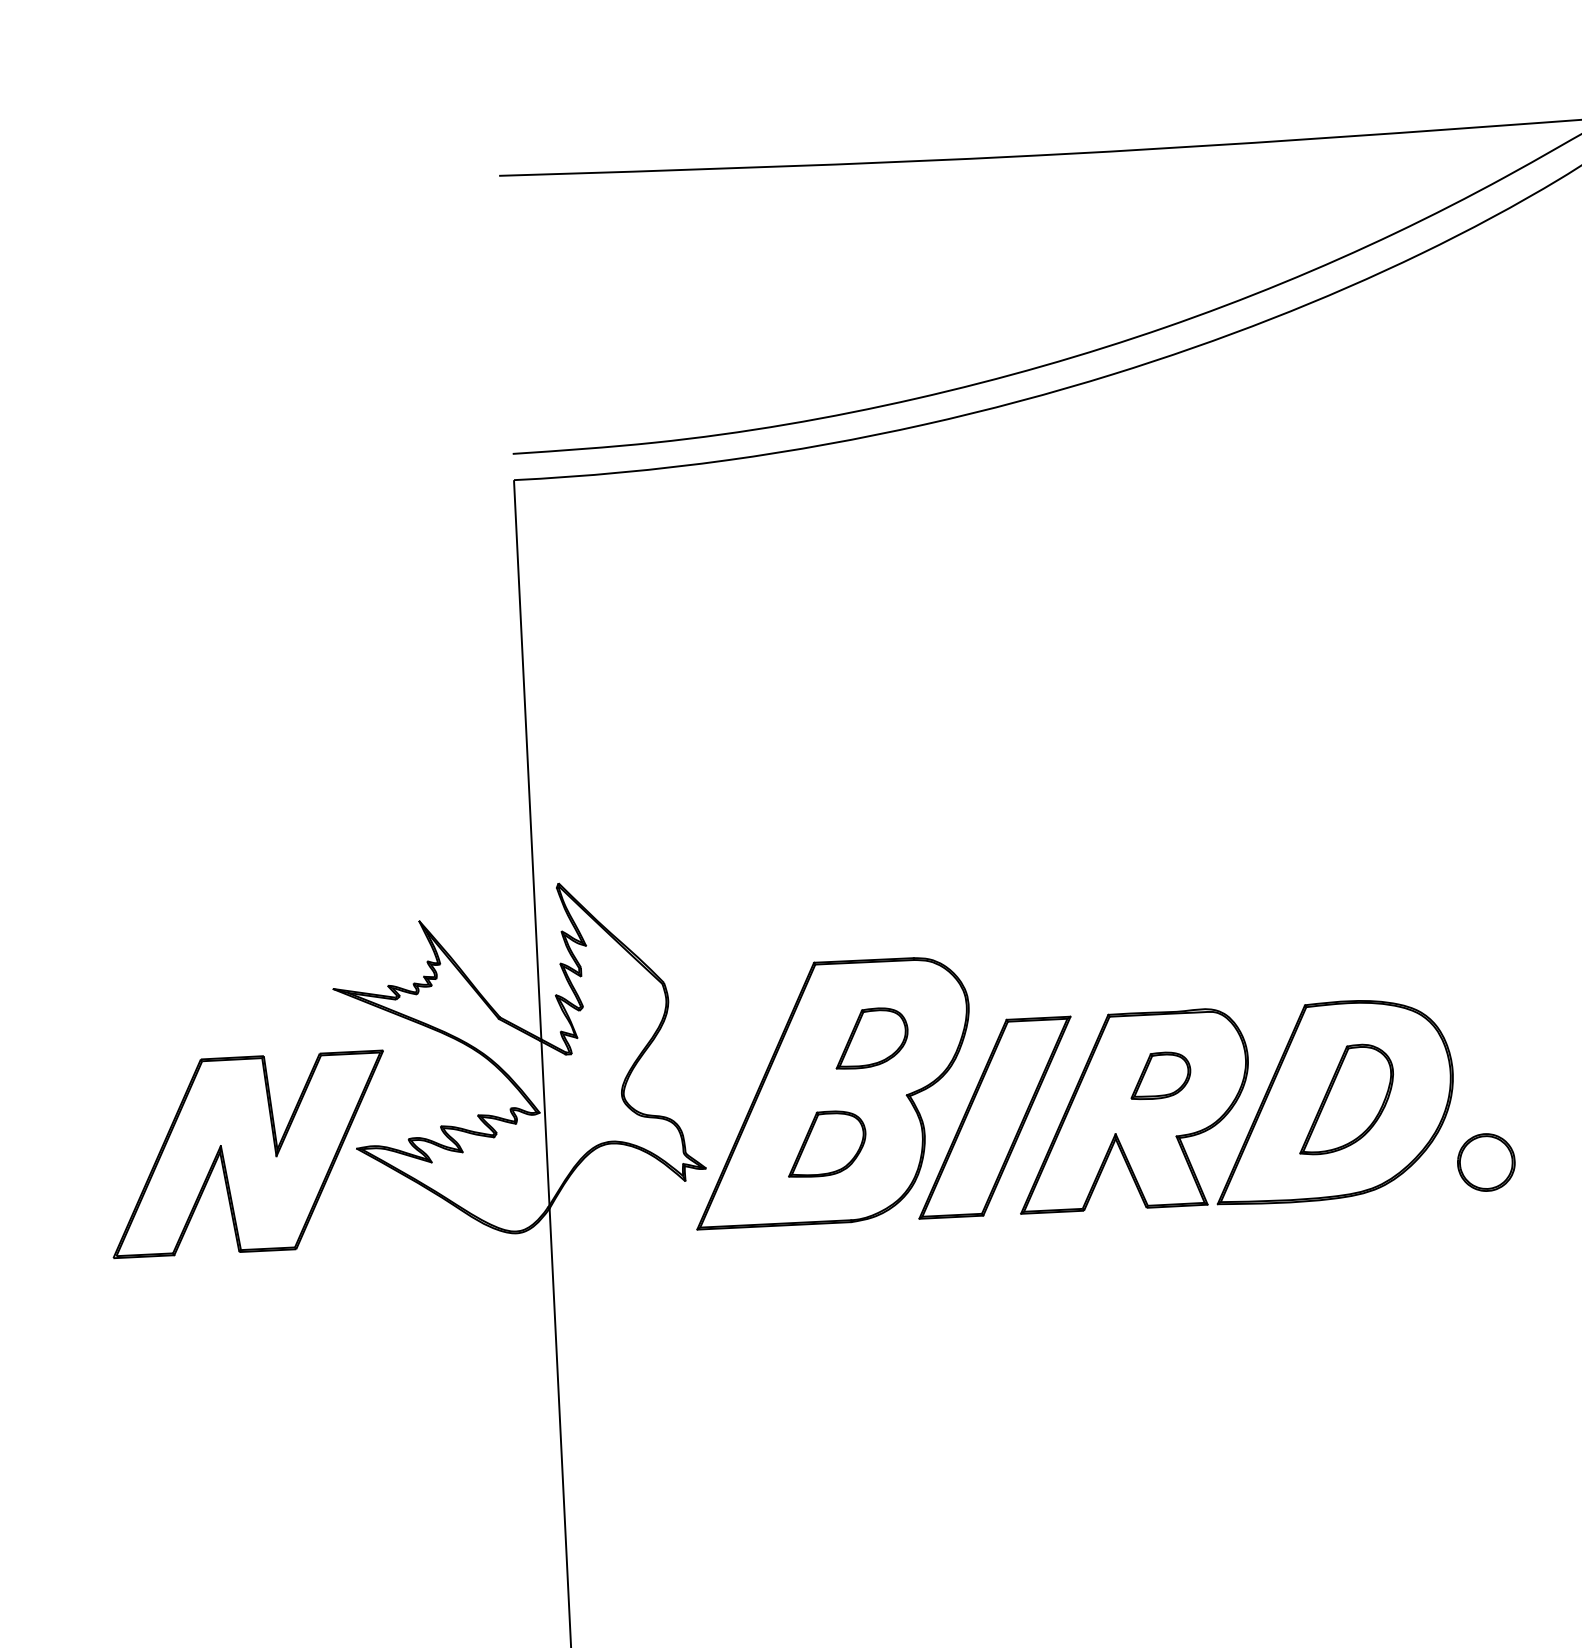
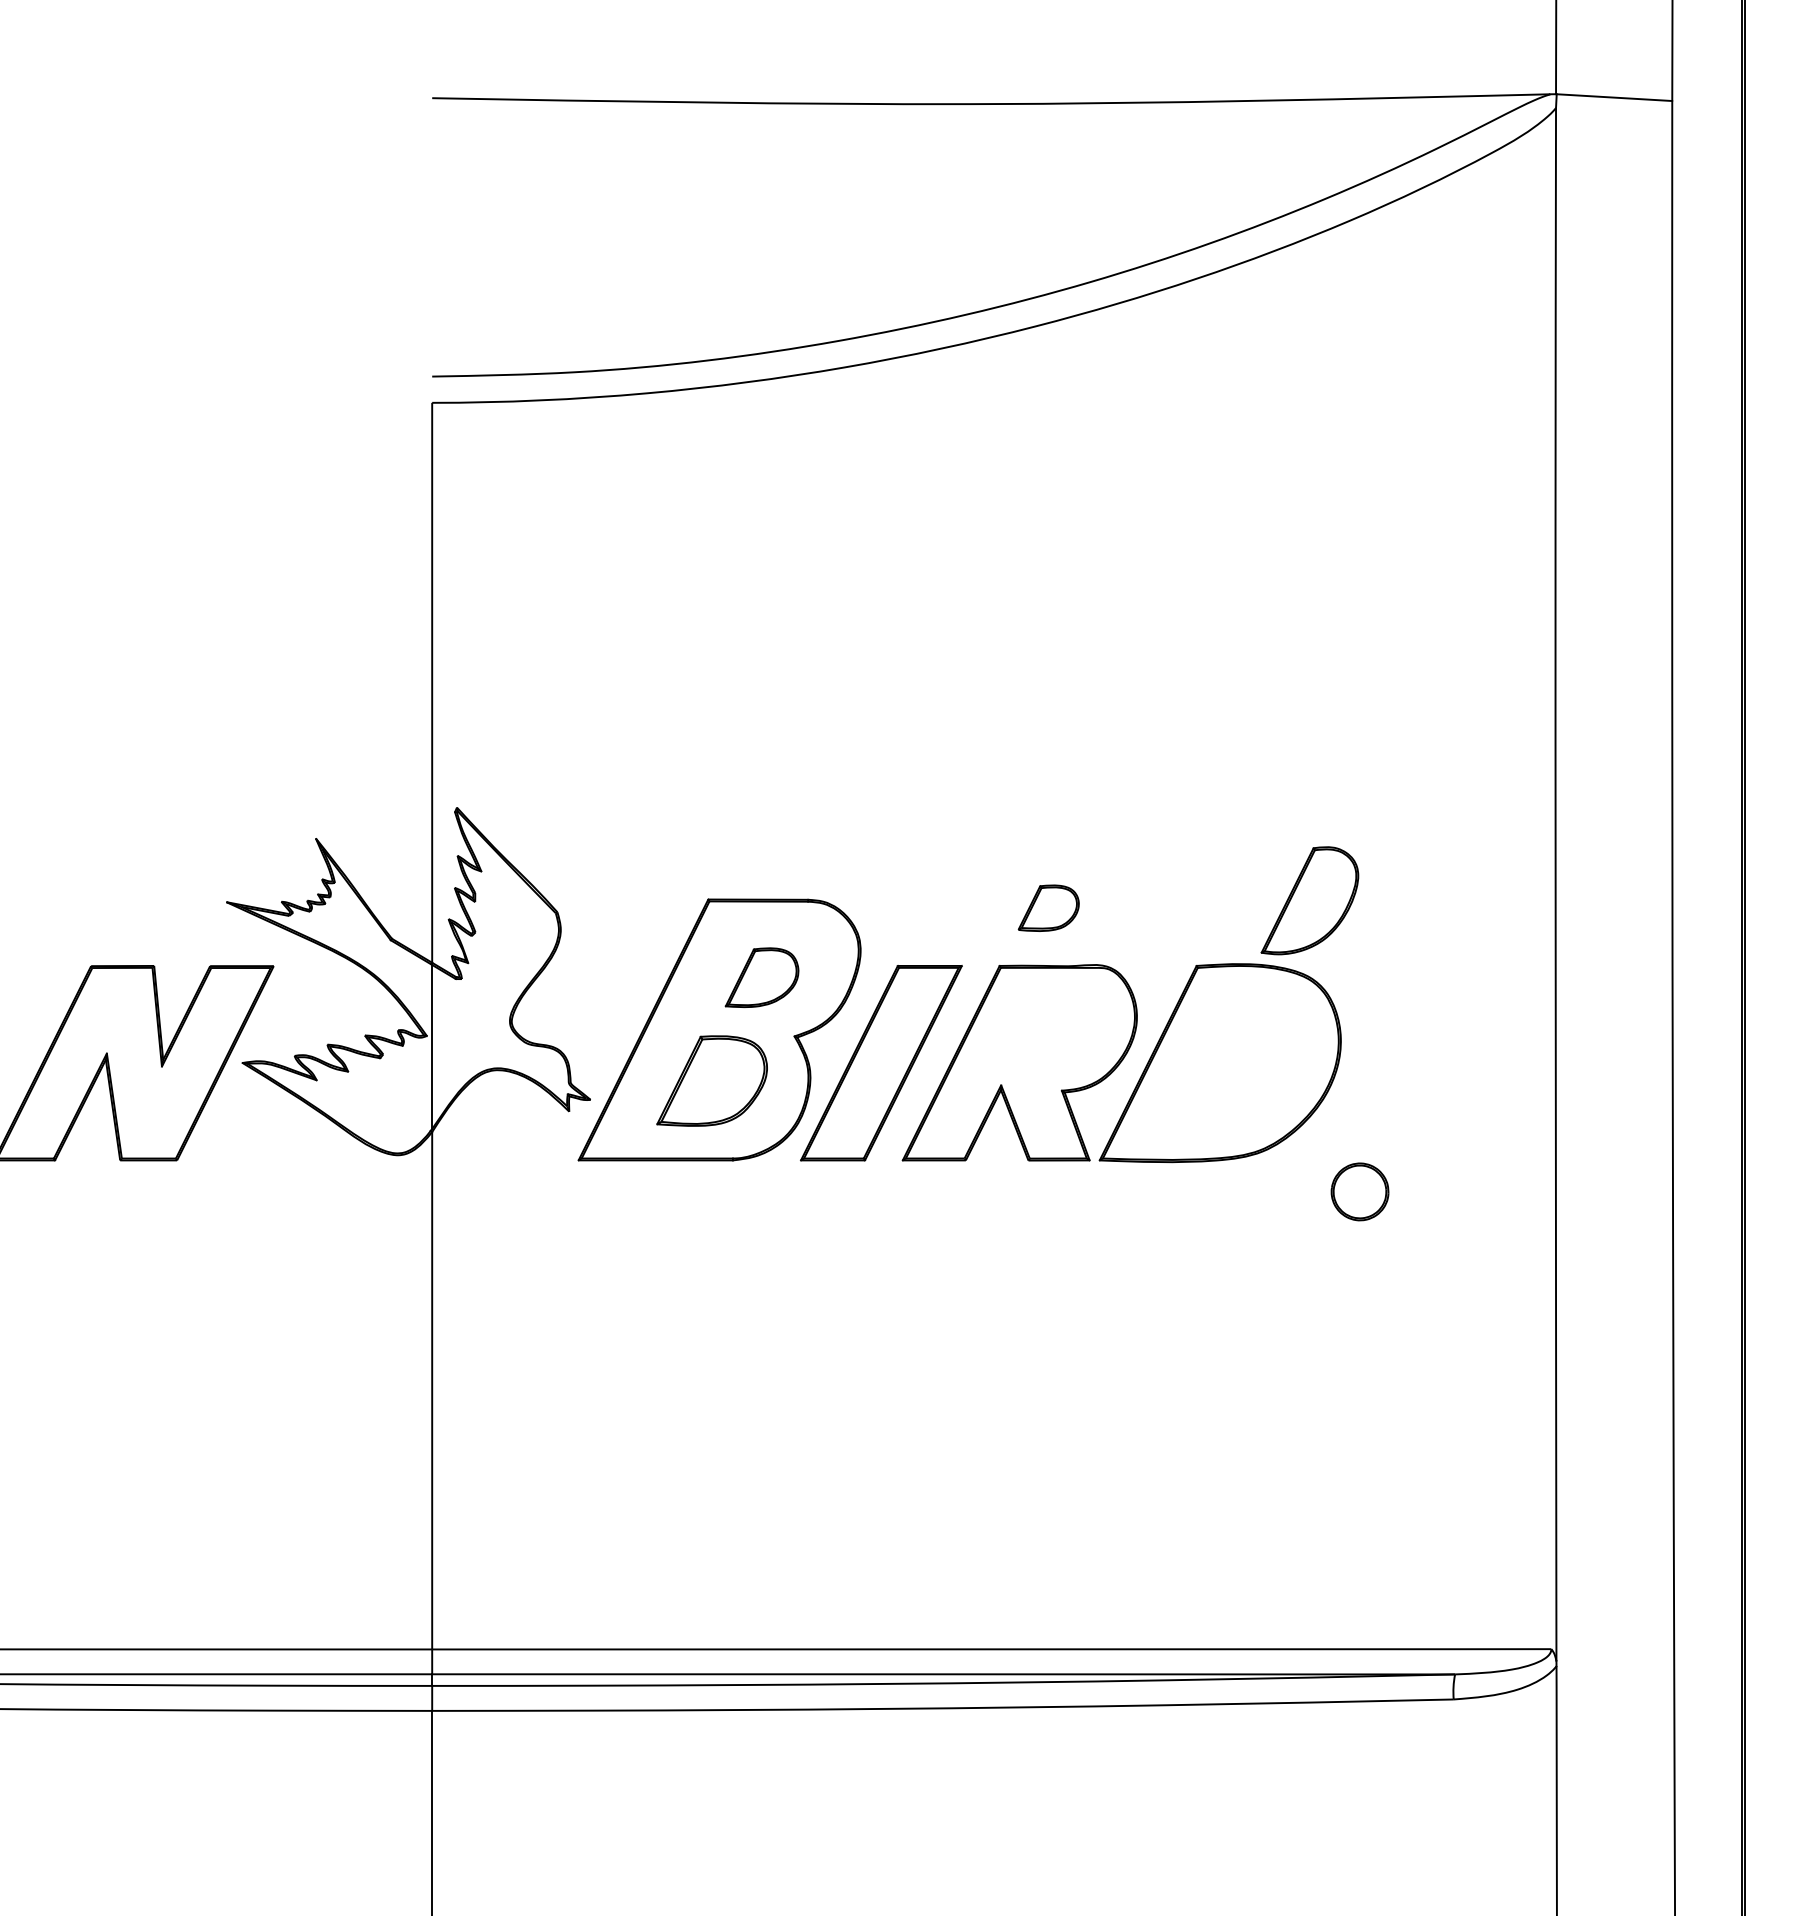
part: (1160, 1074) -> (1048, 907), moved
part: (1345, 1098) -> (1309, 900), moved
part: (826, 1143) -> (711, 1080), size x1.4
part: (1485, 1162) -> (1359, 1191), moved

